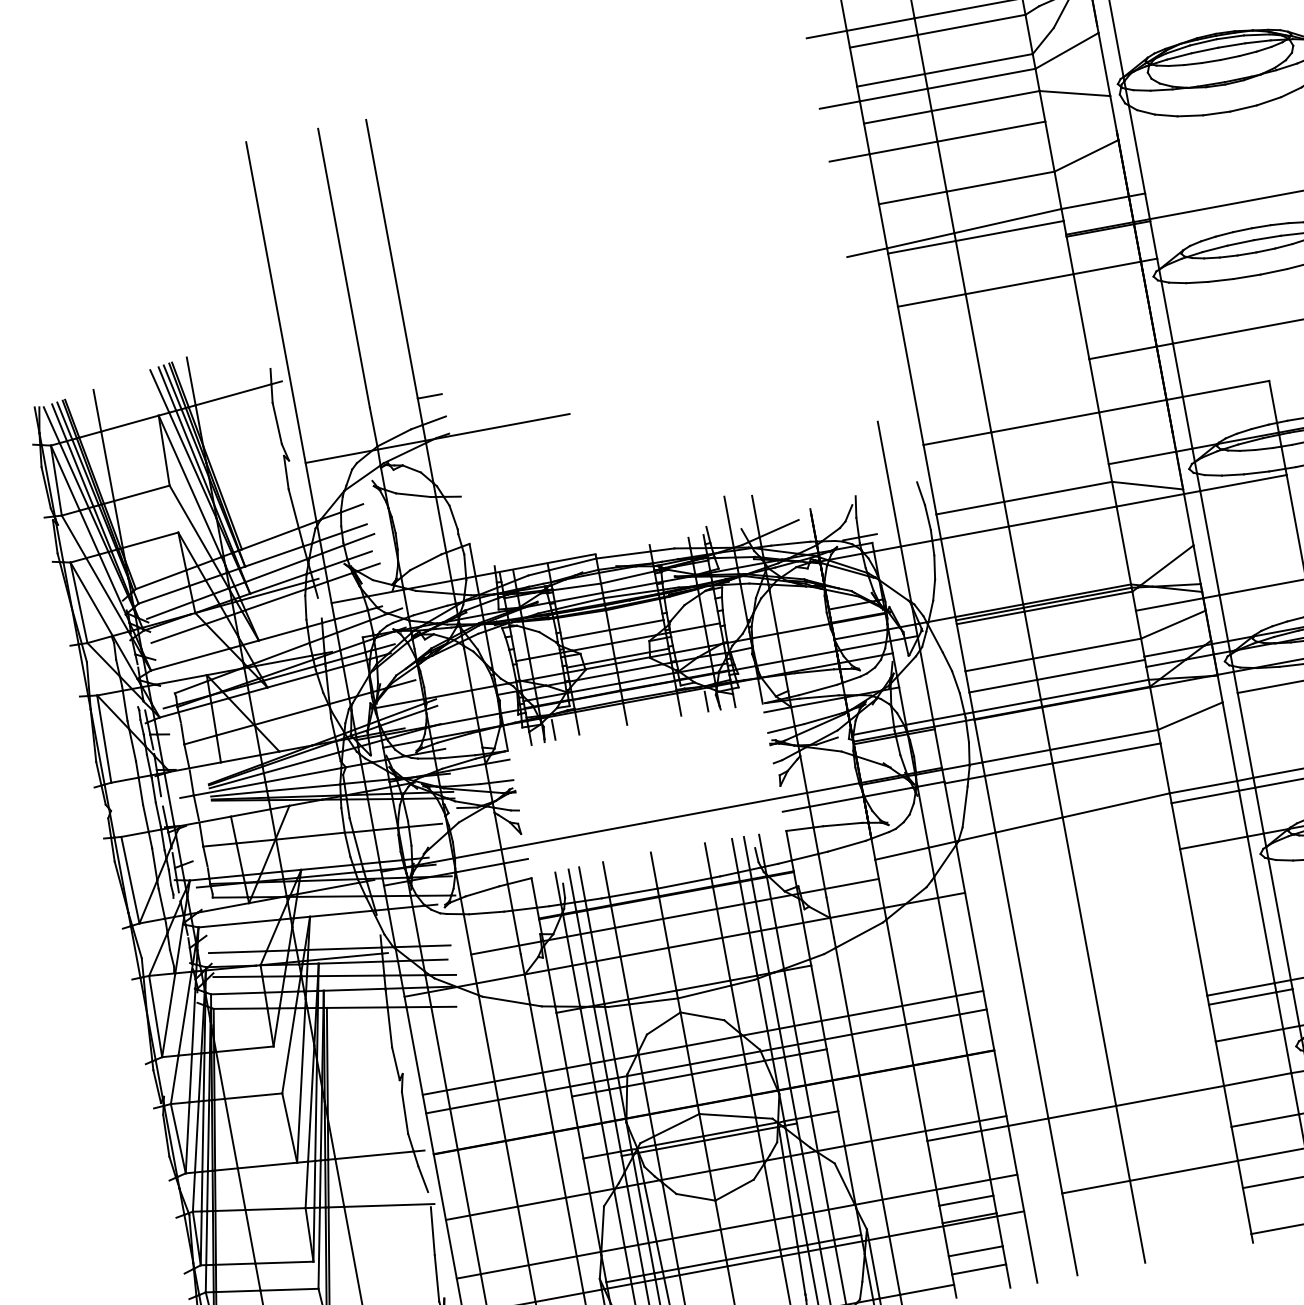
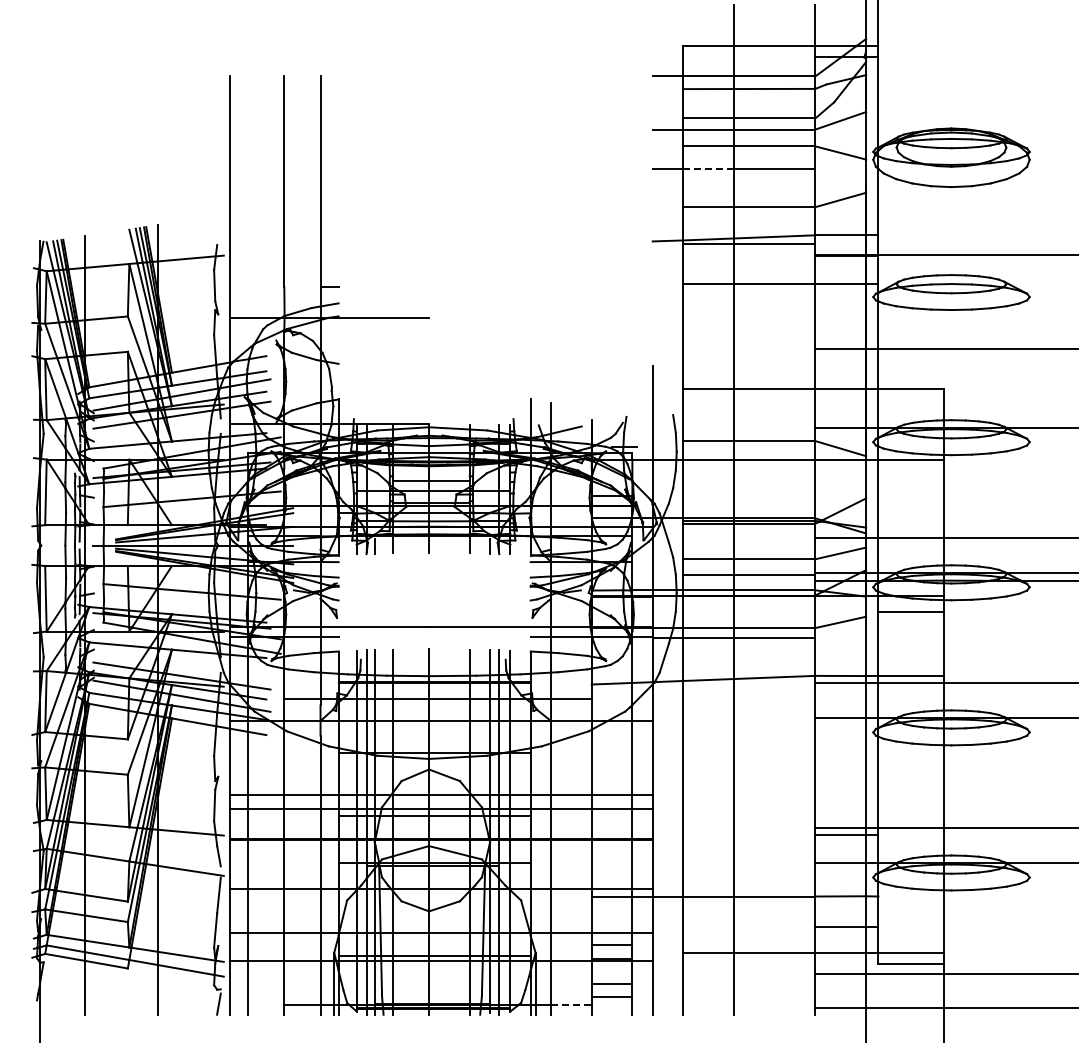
line: (903, 147) -> (708, 169), solid -> dashed
line: (927, 1289) -> (571, 1004), solid -> dashed

